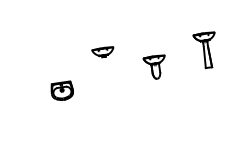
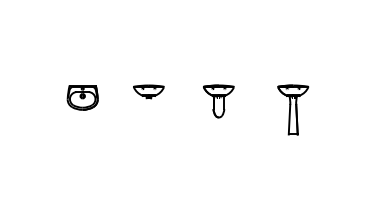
part: (155, 67) -> (218, 101), moved
part: (62, 91) -> (82, 97), moved

